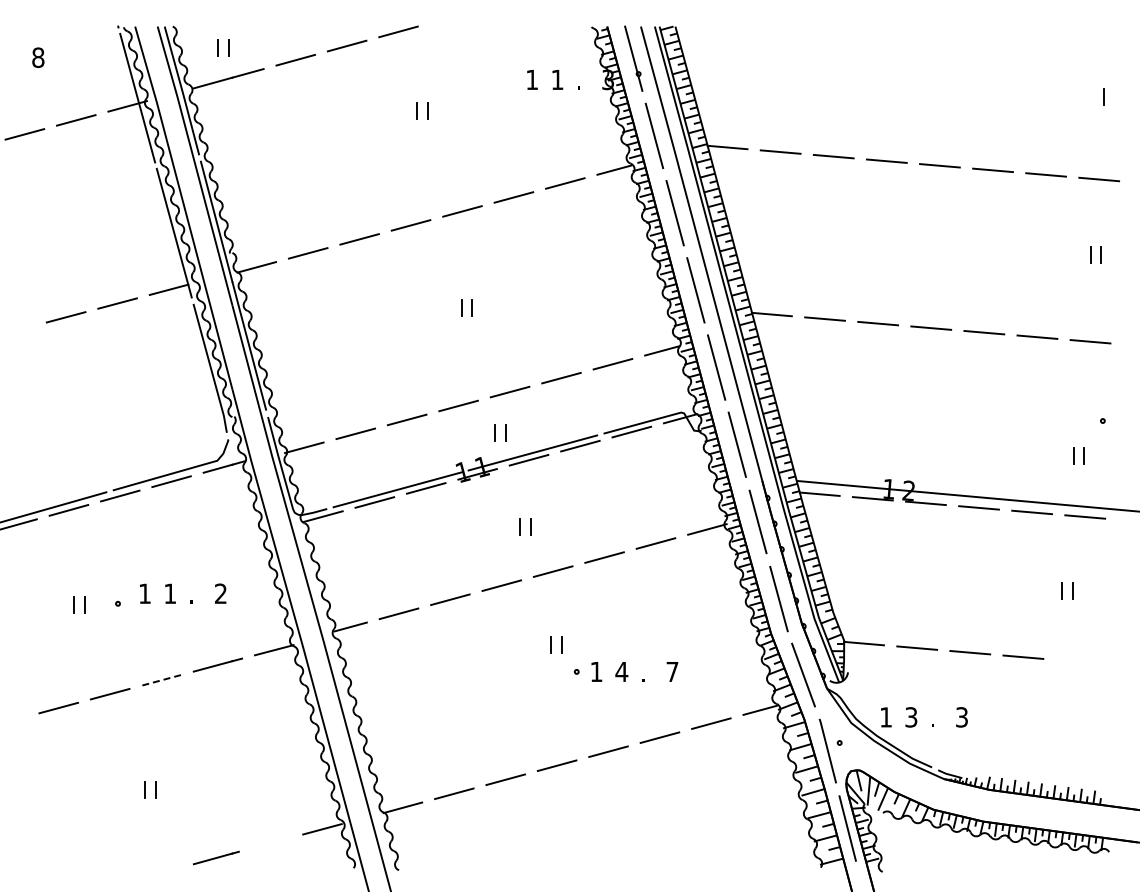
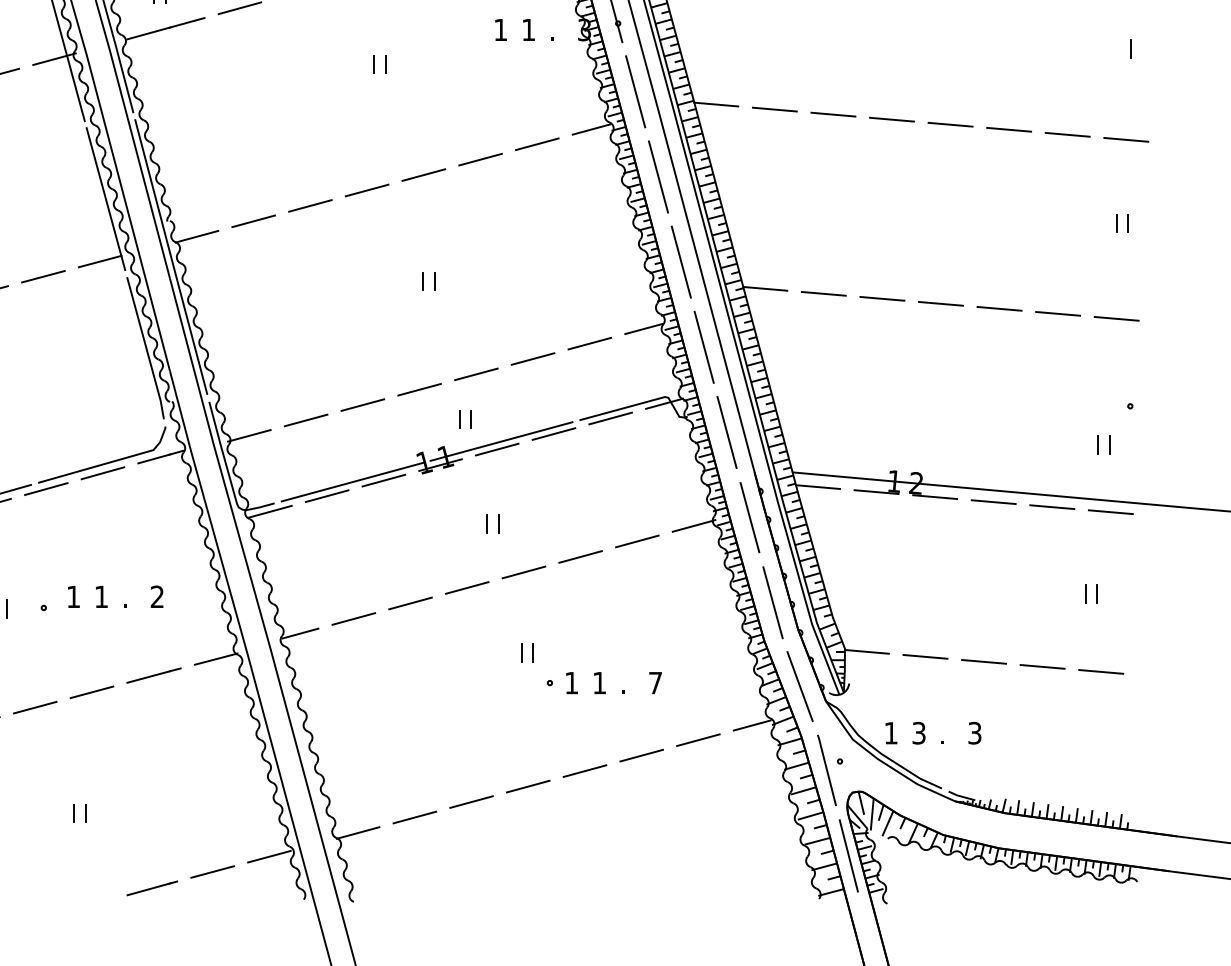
line: (1076, 661) -> (1101, 671), added
text: (621, 671) -> (599, 682), 4 -> 1
line: (161, 680) -> (91, 692), dashed -> solid
line: (270, 842) -> (212, 871), added

